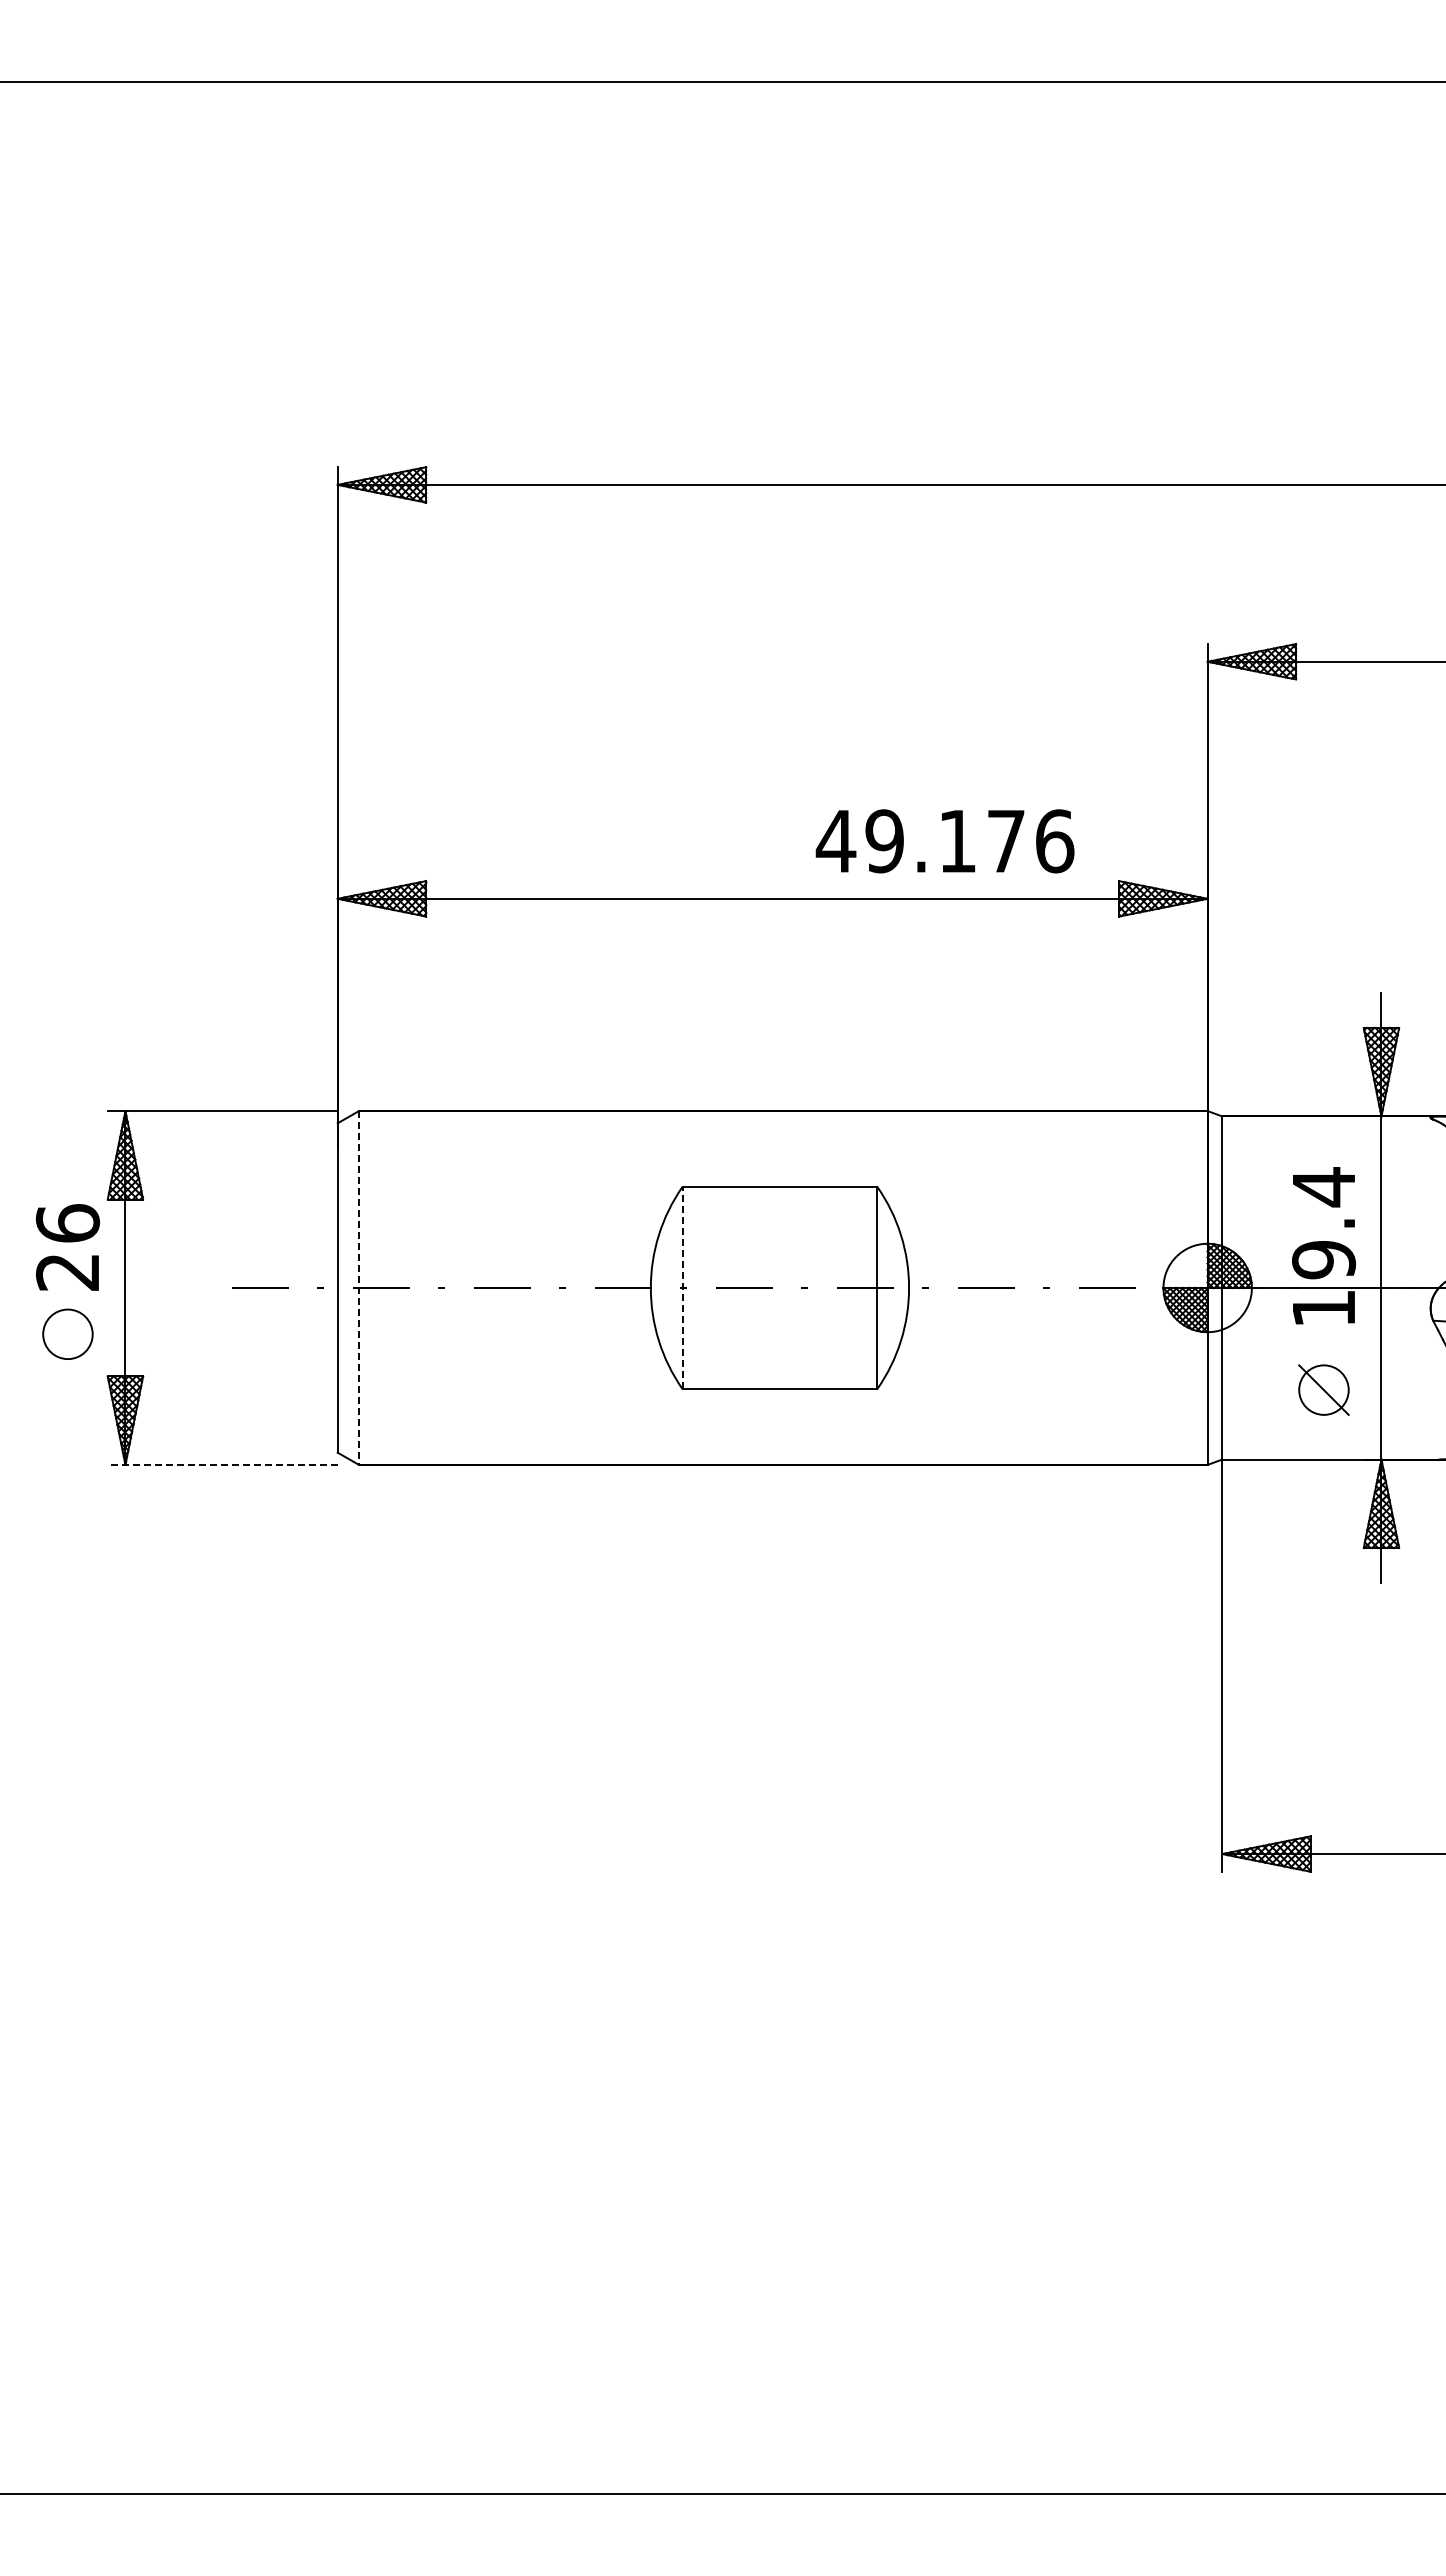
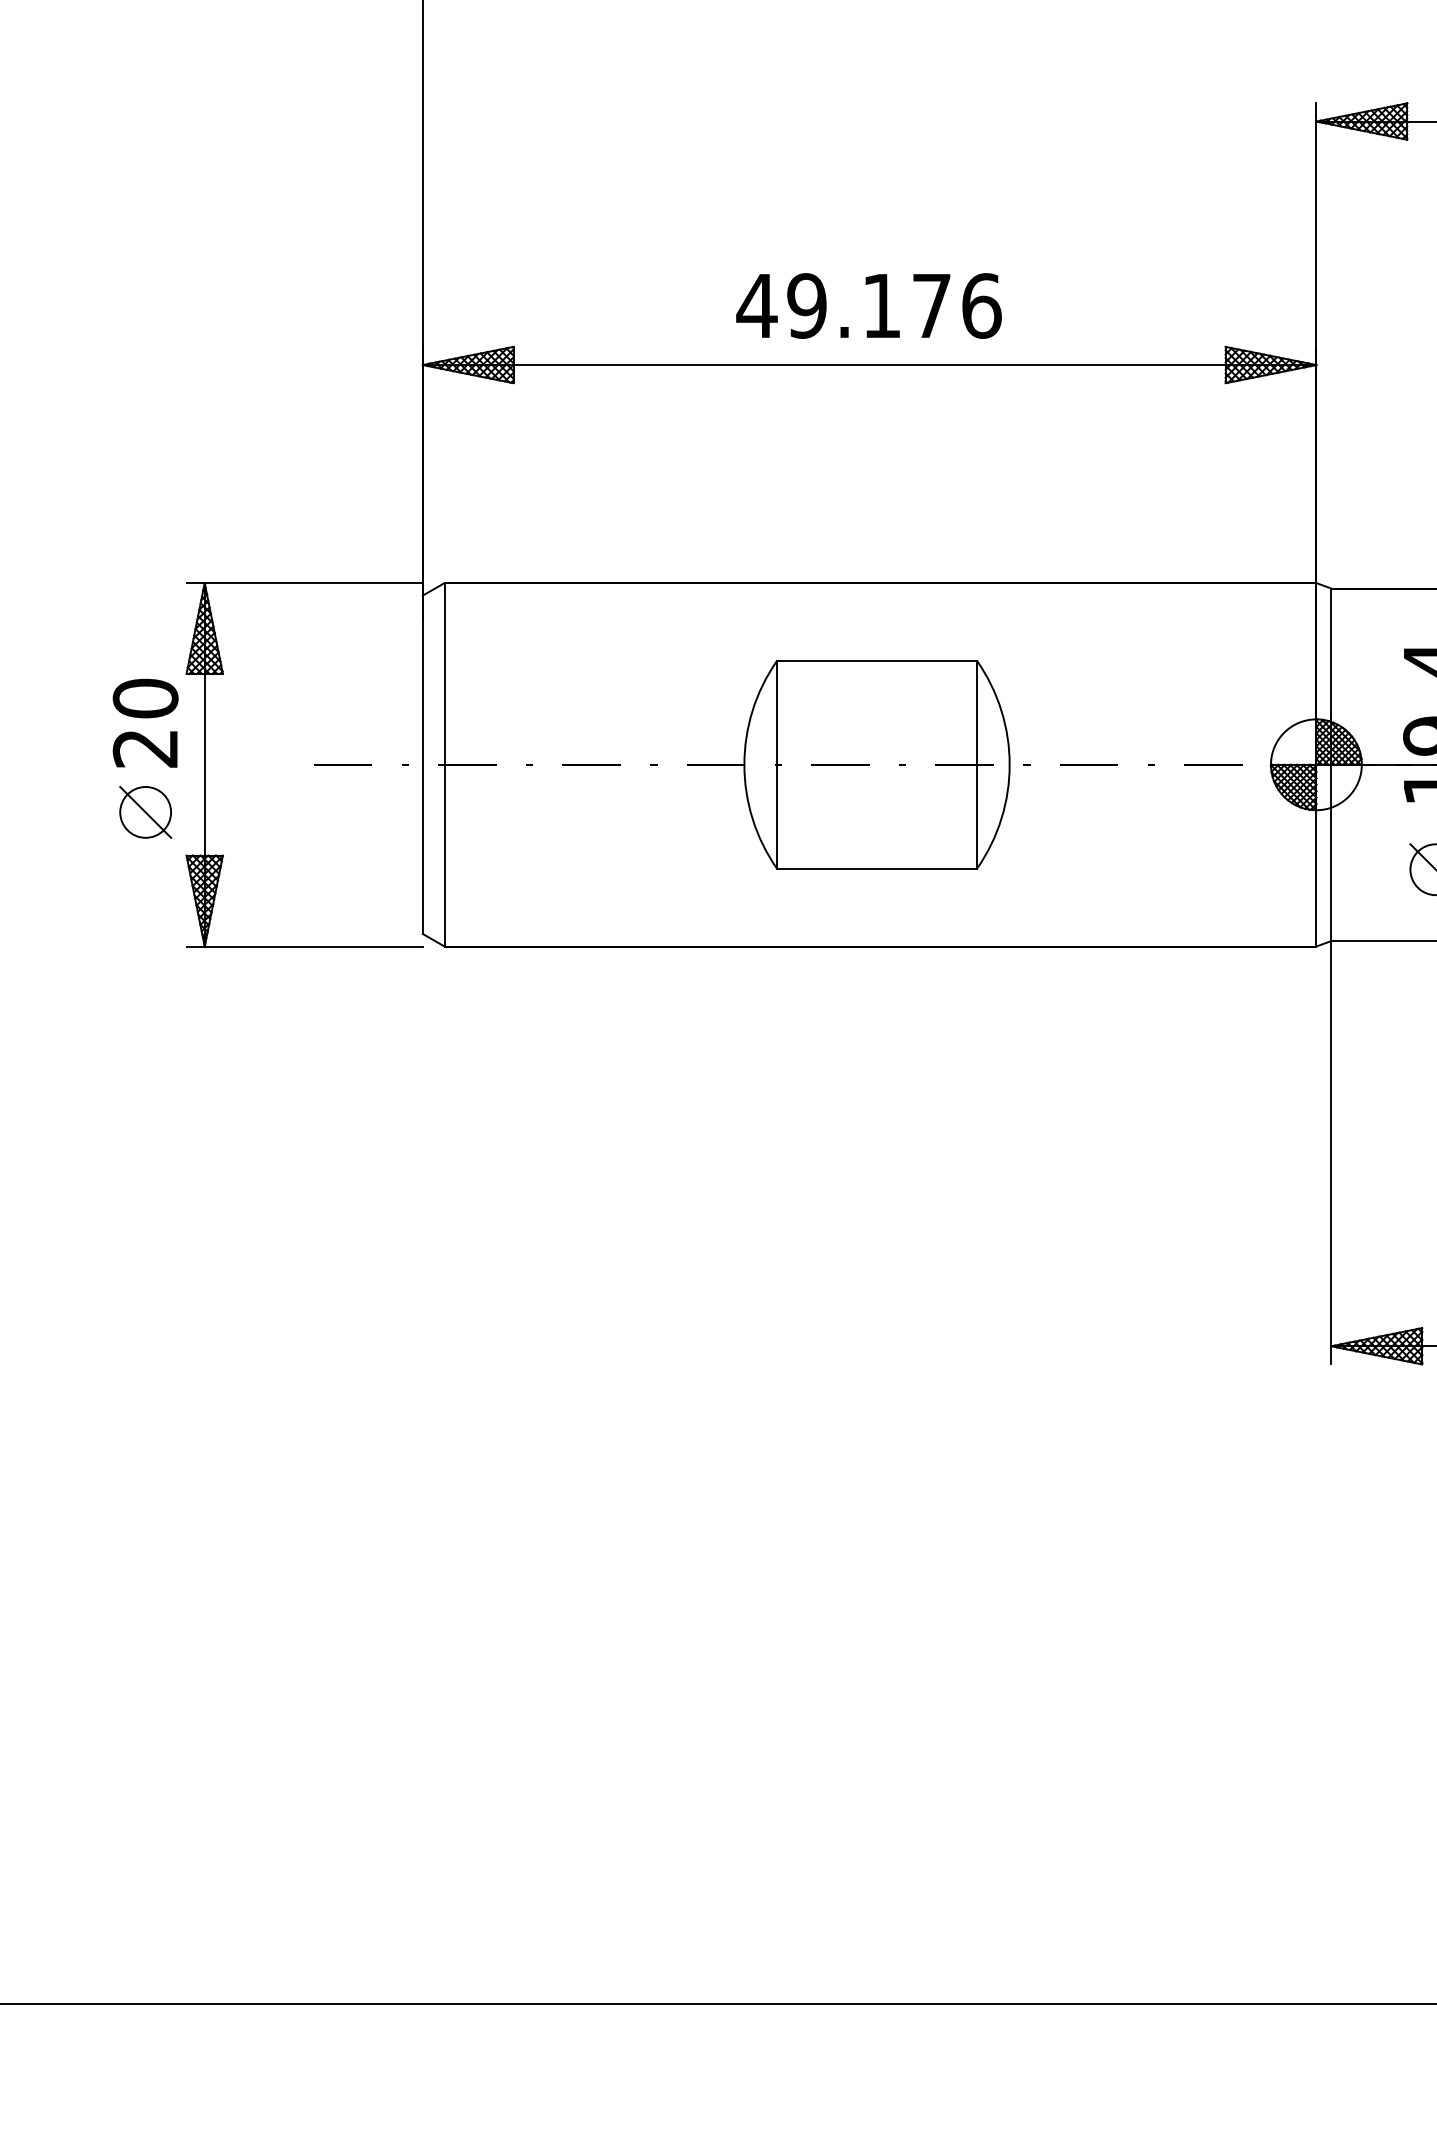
text: (944, 841) -> (868, 306), moved
text: (67, 1223) -> (145, 698), 26 -> 20
line: (682, 1287) -> (776, 764), dashed -> solid
line: (358, 1288) -> (444, 765), dashed -> solid
line: (67, 1334) -> (145, 812), added
line: (222, 1464) -> (304, 946), dashed -> solid

